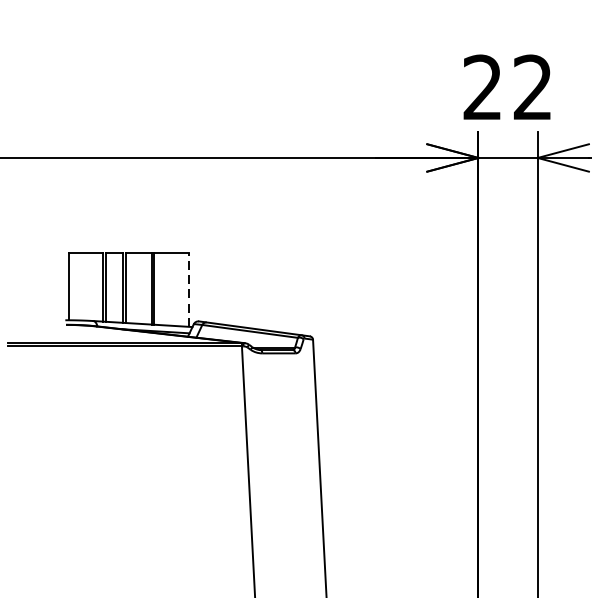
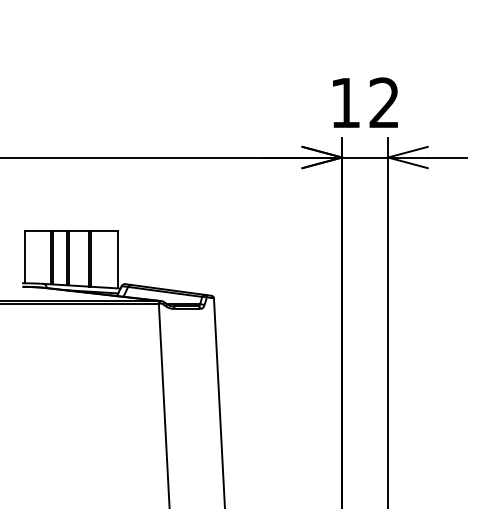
text: (481, 86) -> (344, 102), 22 -> 12
line: (188, 289) -> (117, 259), dashed -> solid

